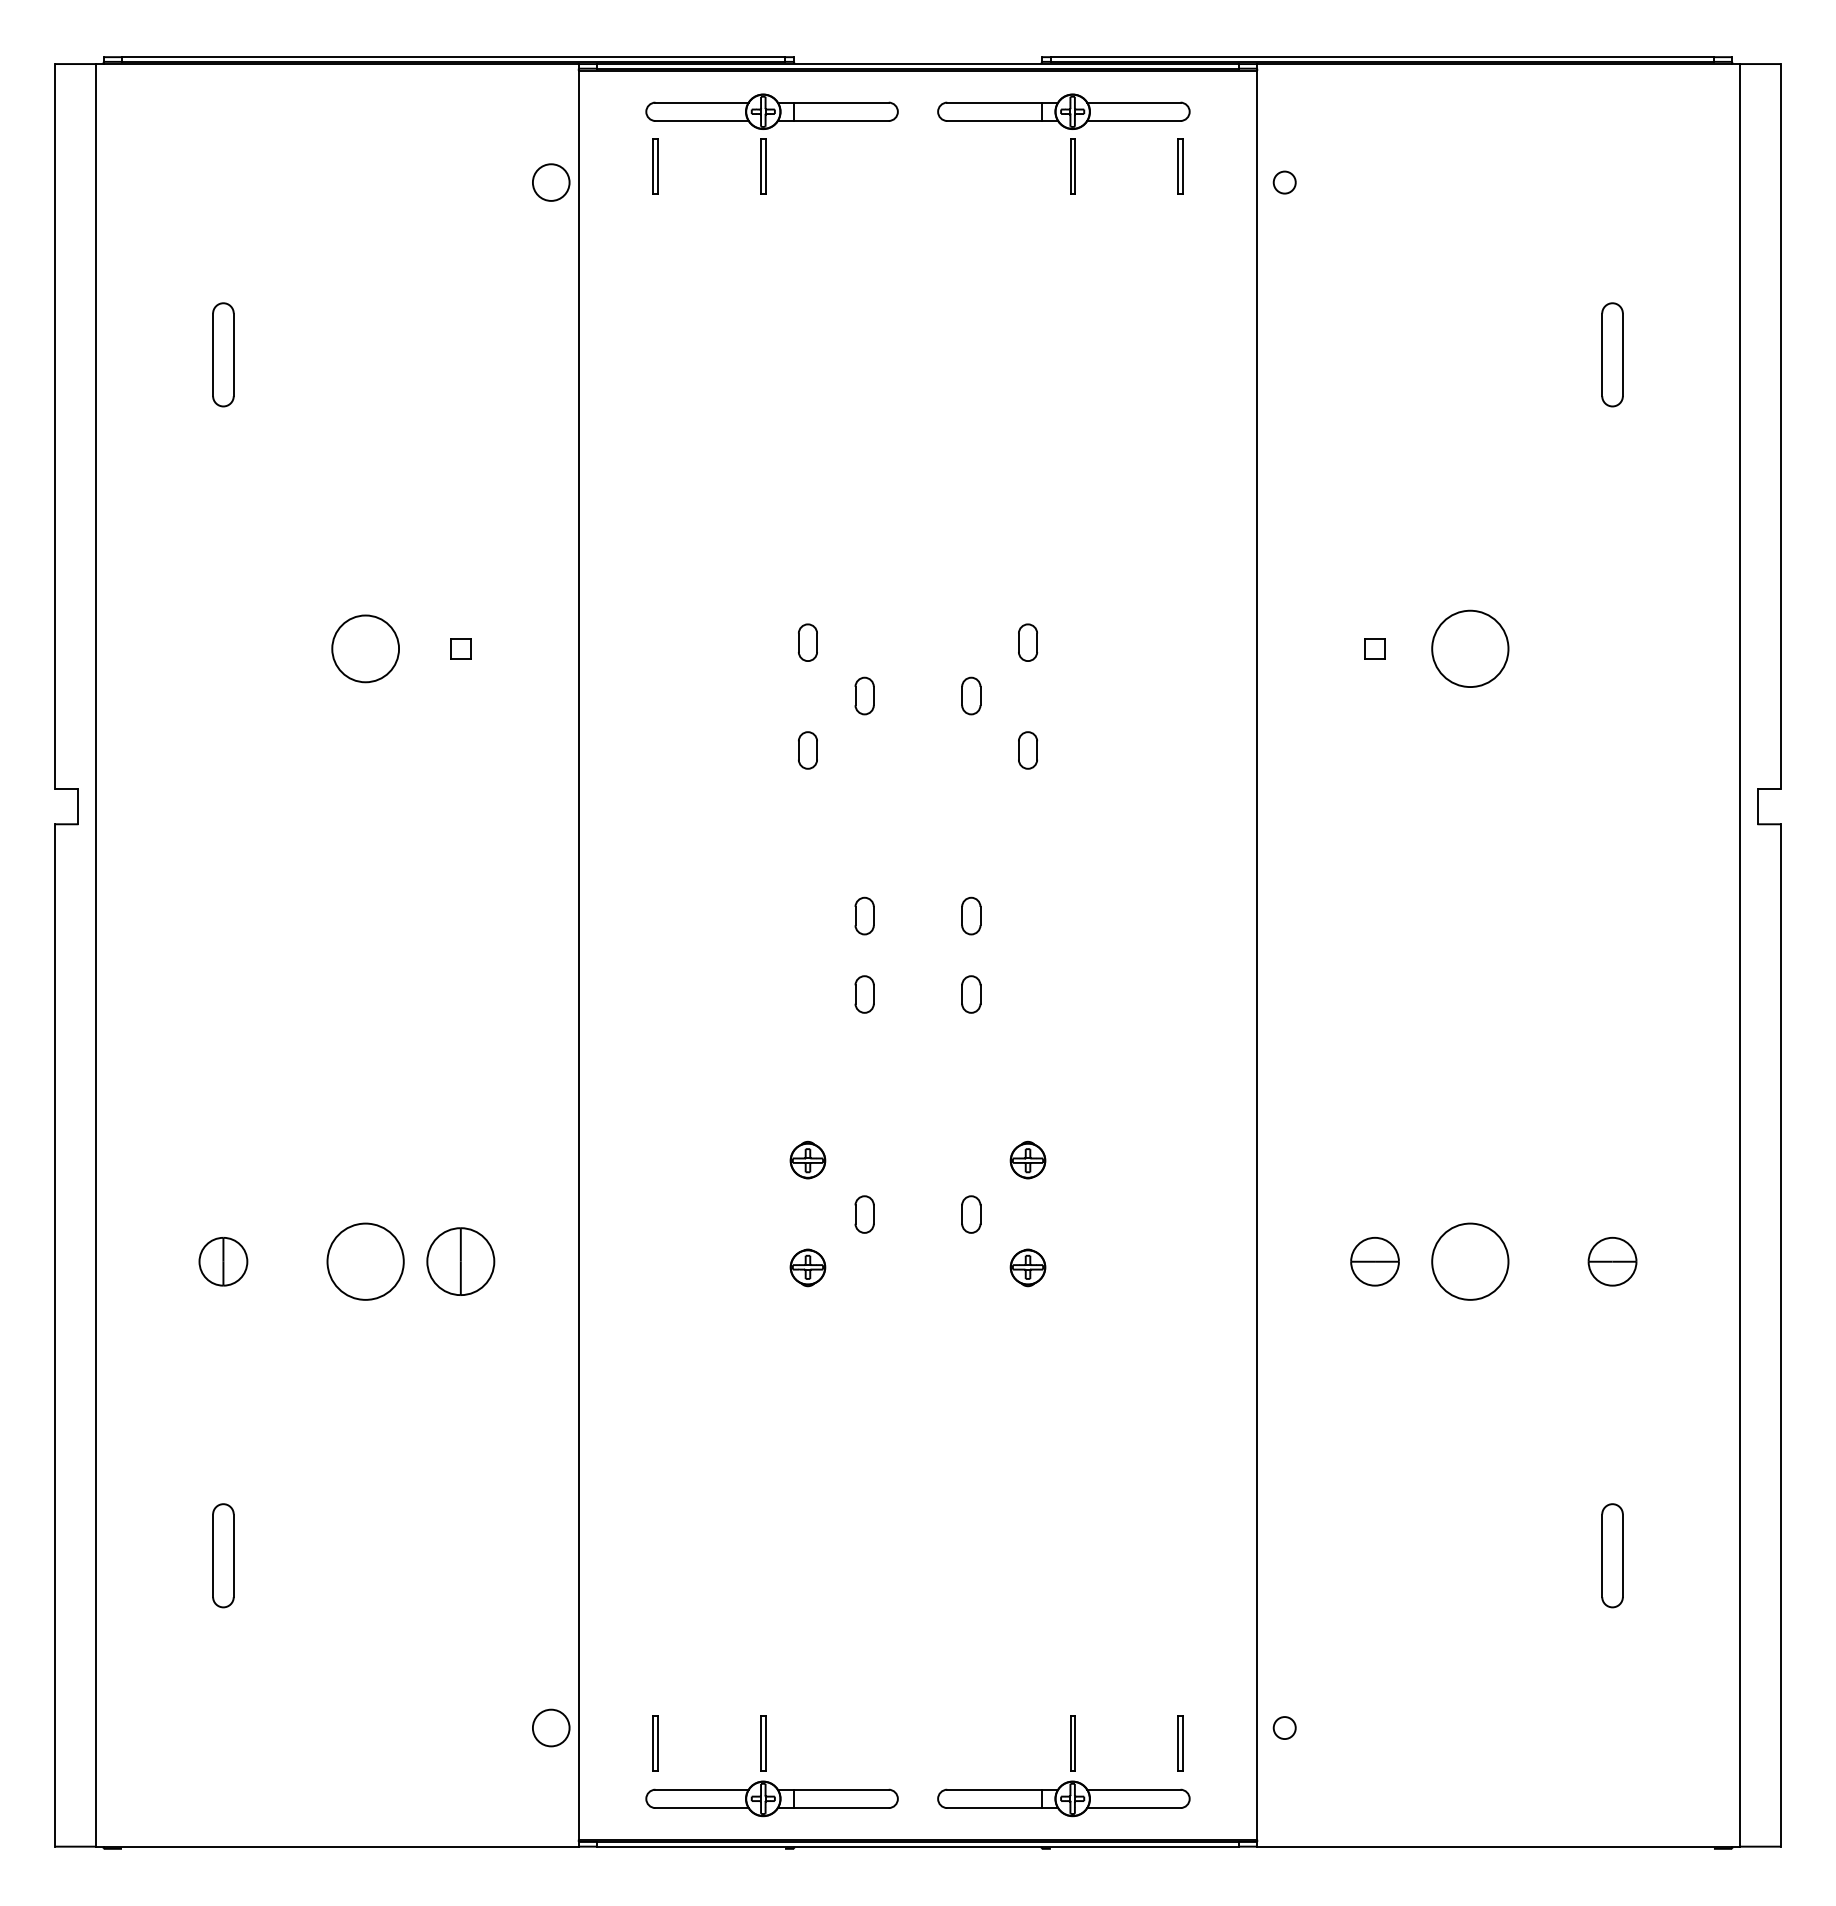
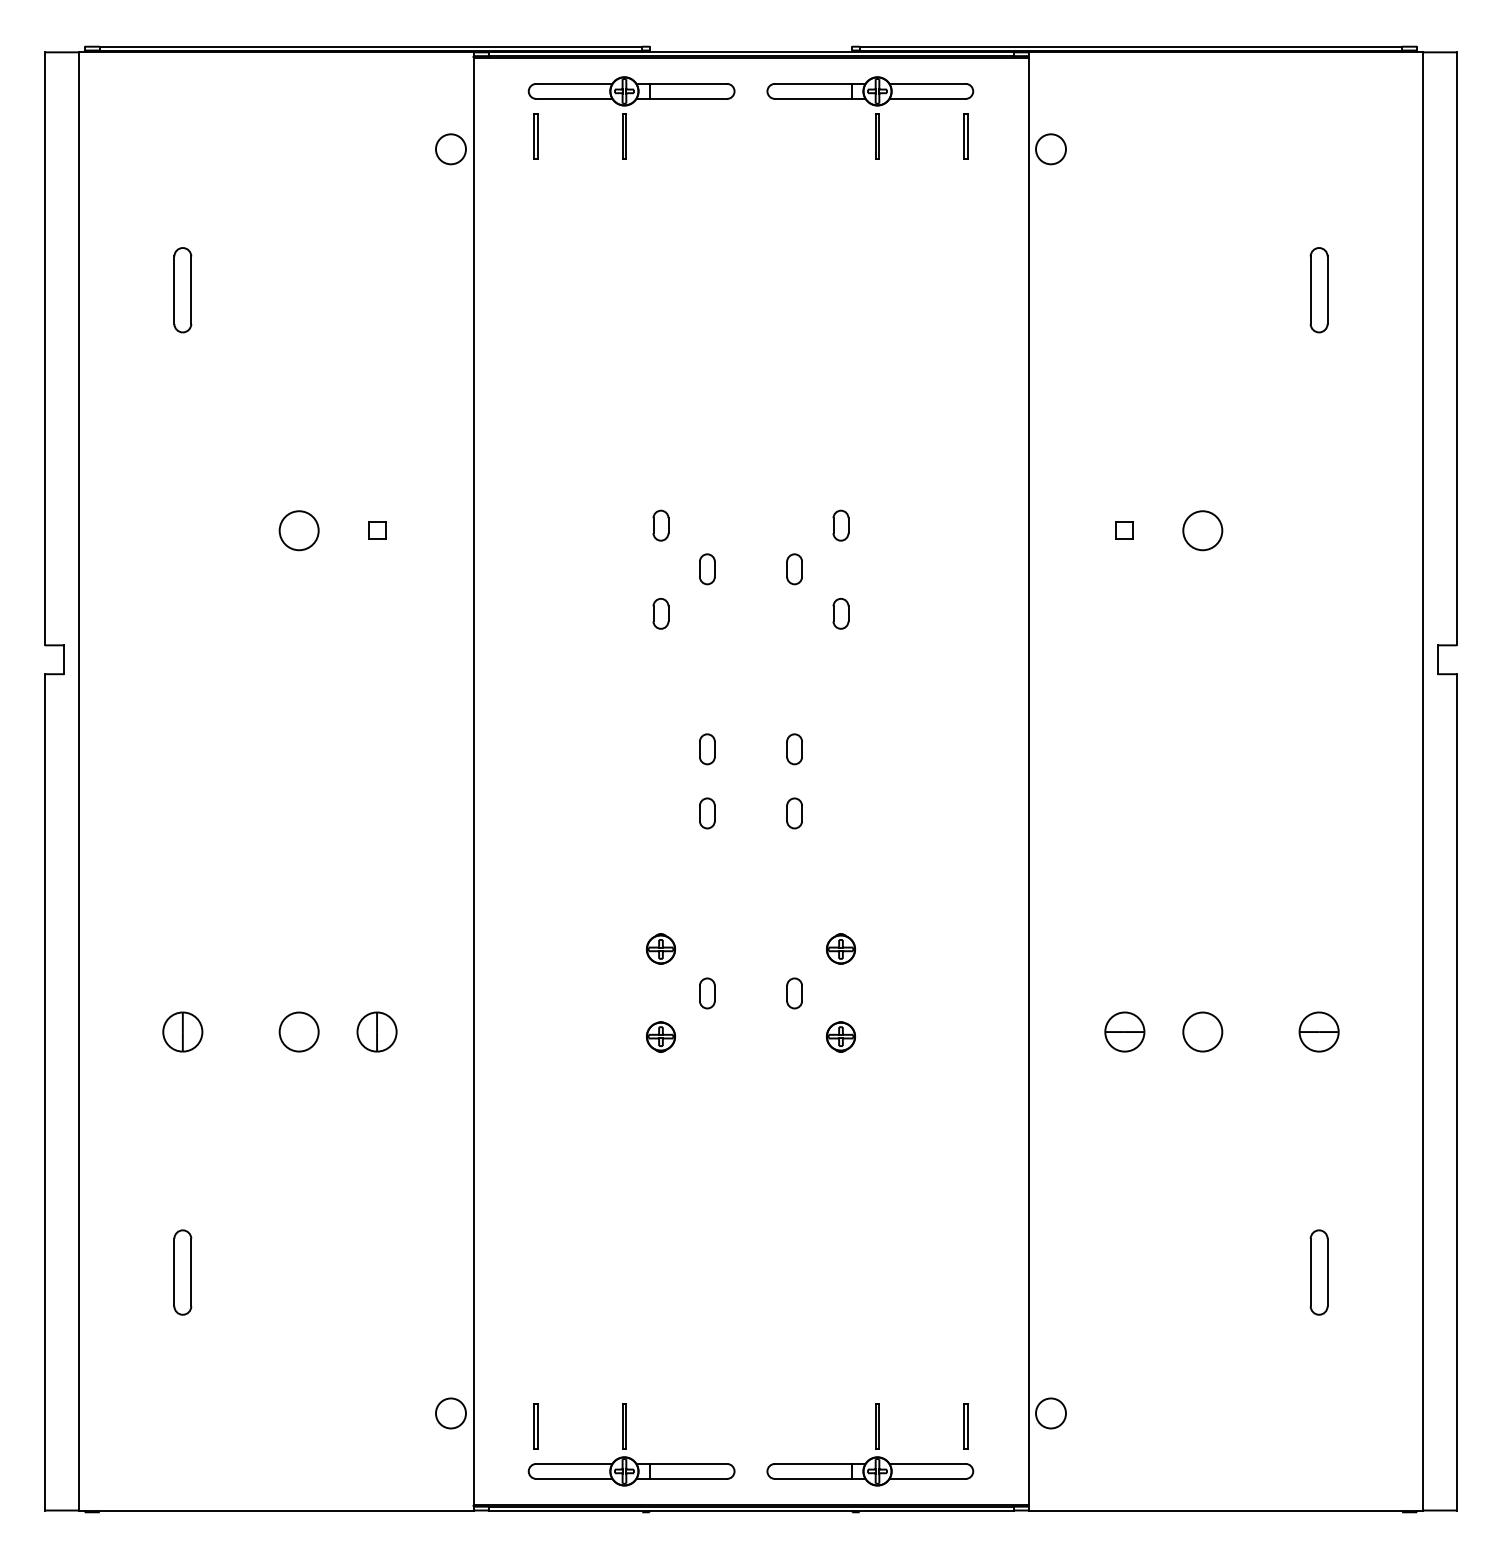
circle: (1284, 182) -> (1050, 149), size x1.67
circle: (365, 648) -> (299, 530), size x0.71
circle: (1470, 648) -> (1202, 530), size x0.62
circle: (365, 1261) -> (299, 1031), size x0.62
part: (460, 1261) -> (376, 1031), size x0.71
circle: (1470, 1261) -> (1202, 1031), size x0.62
circle: (1284, 1727) -> (1050, 1413), size x1.67

